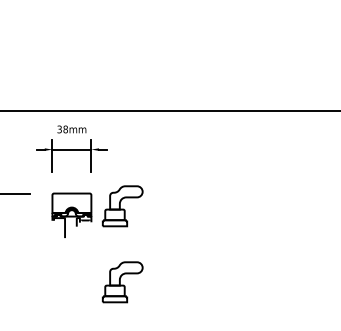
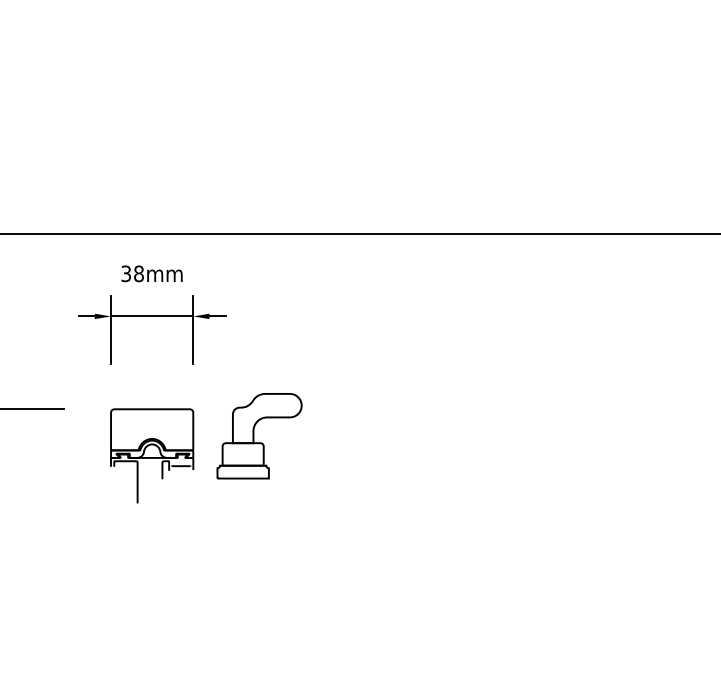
part: (122, 282) -> (259, 597), removed

